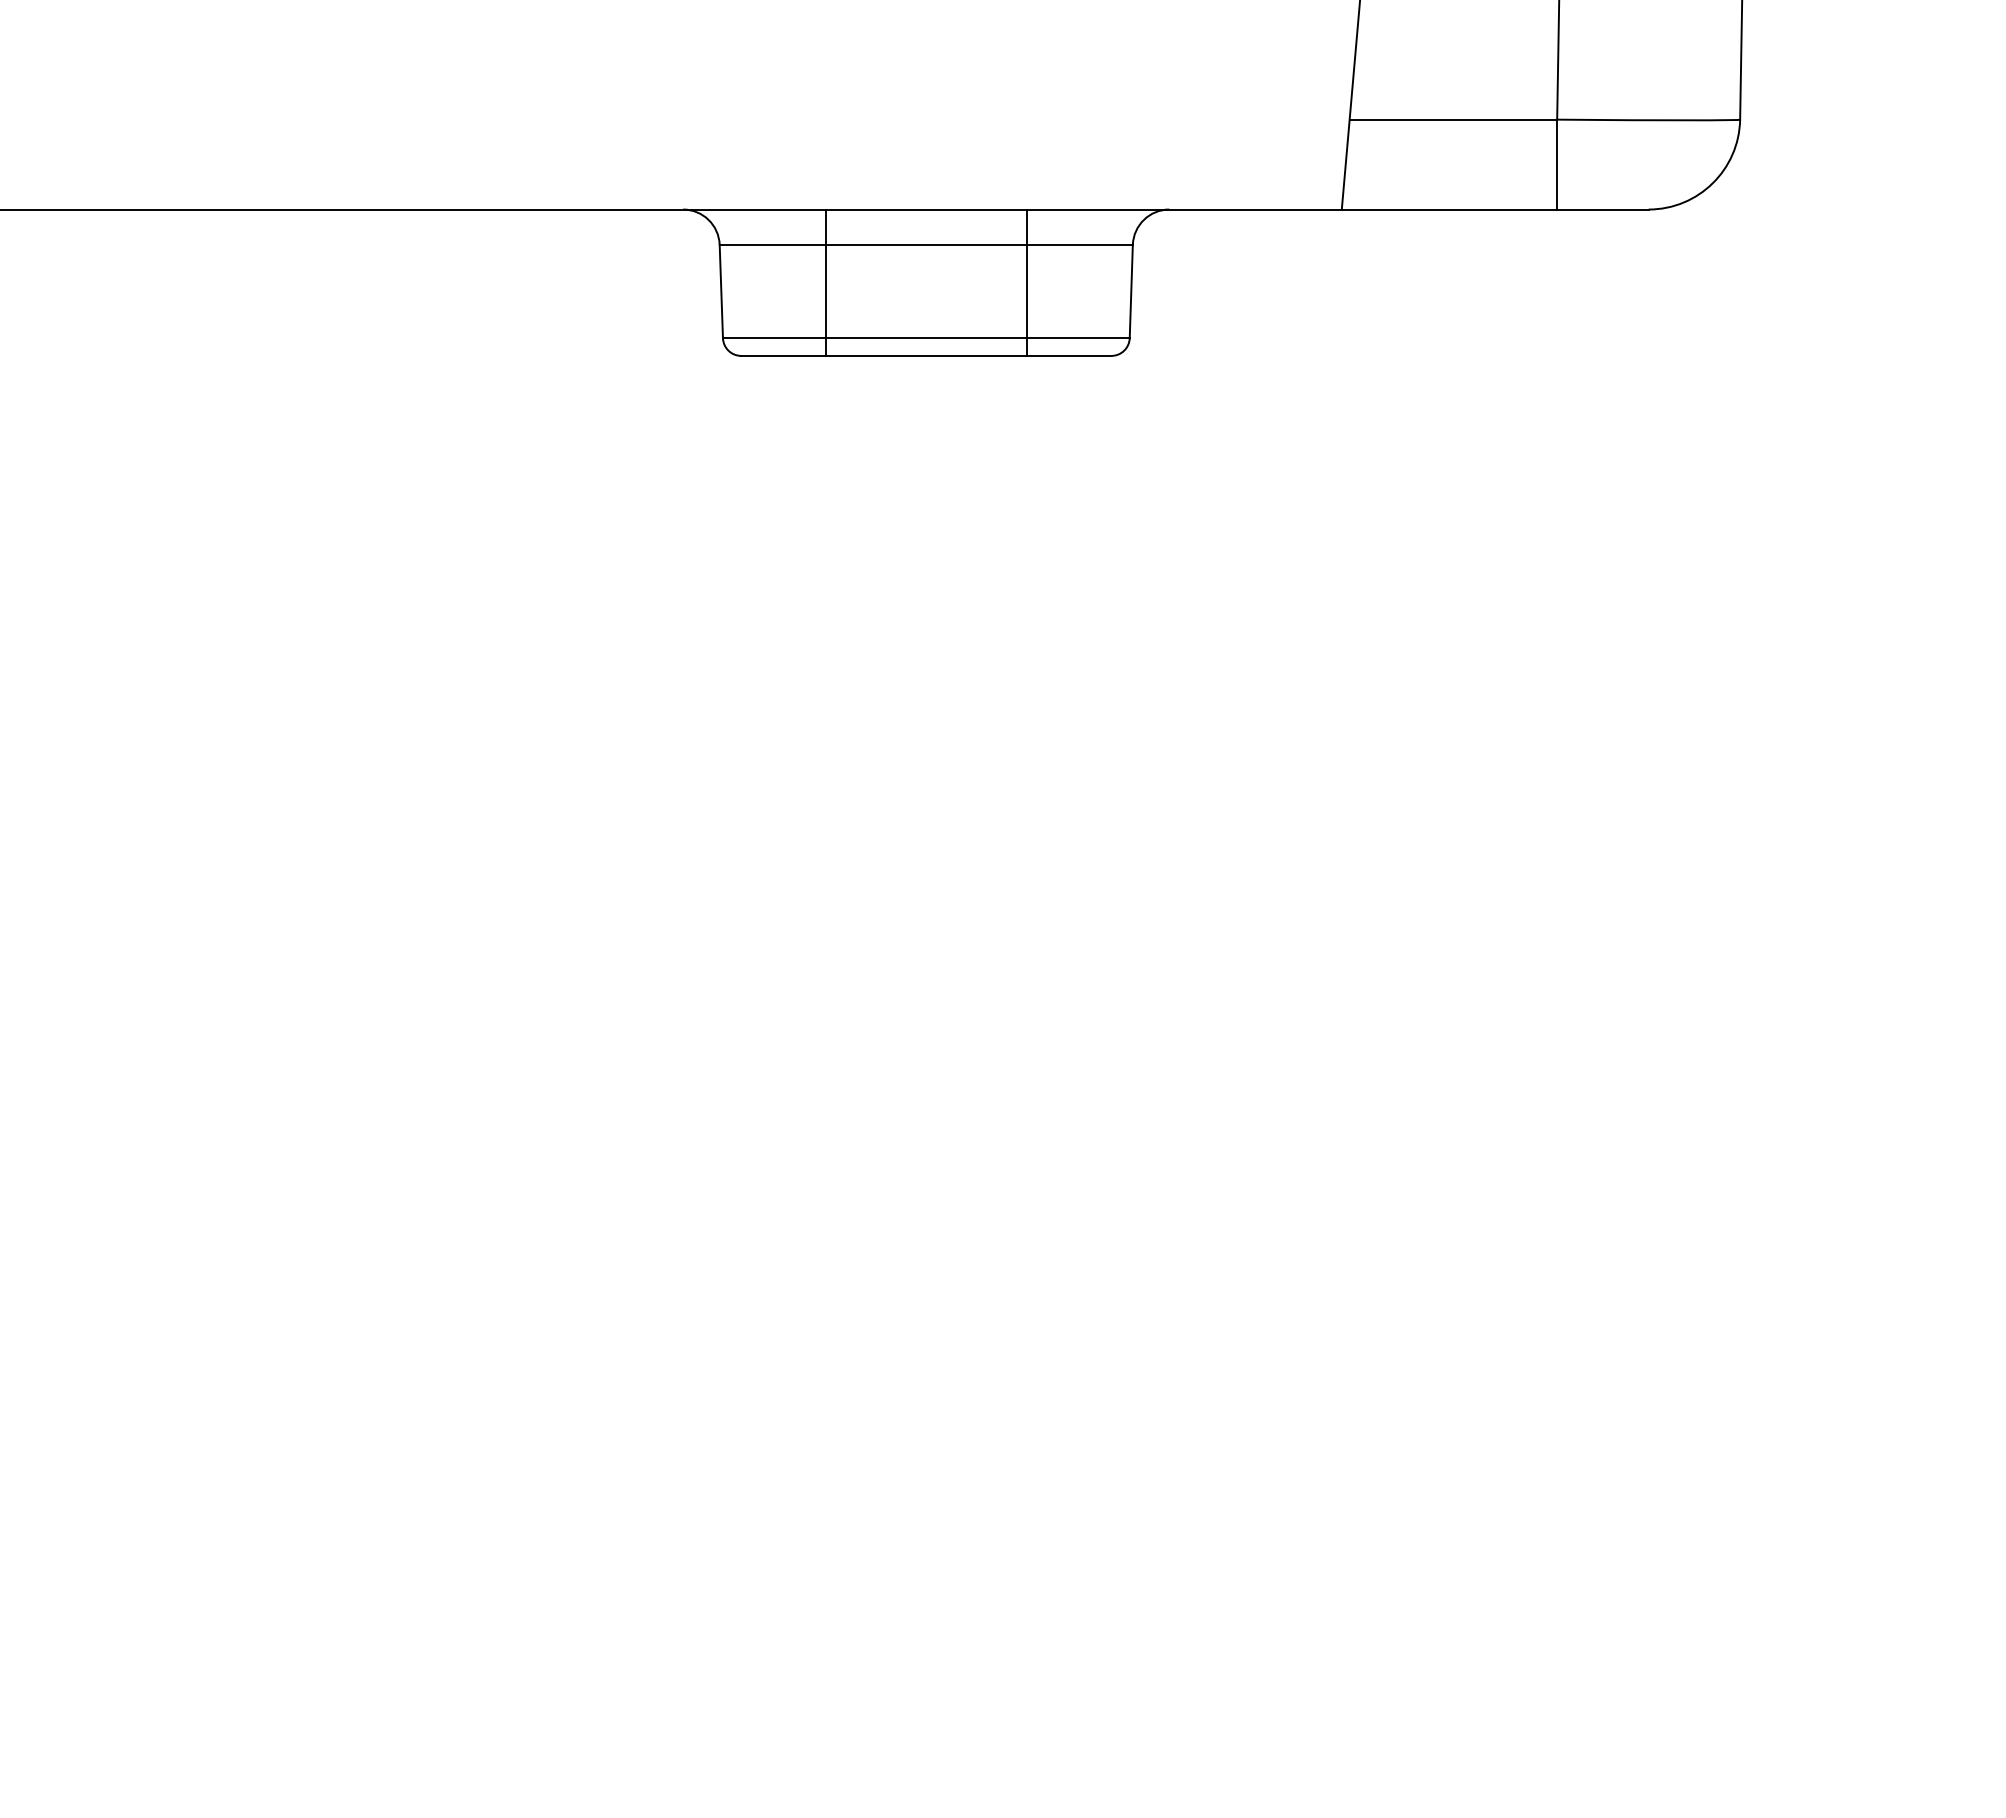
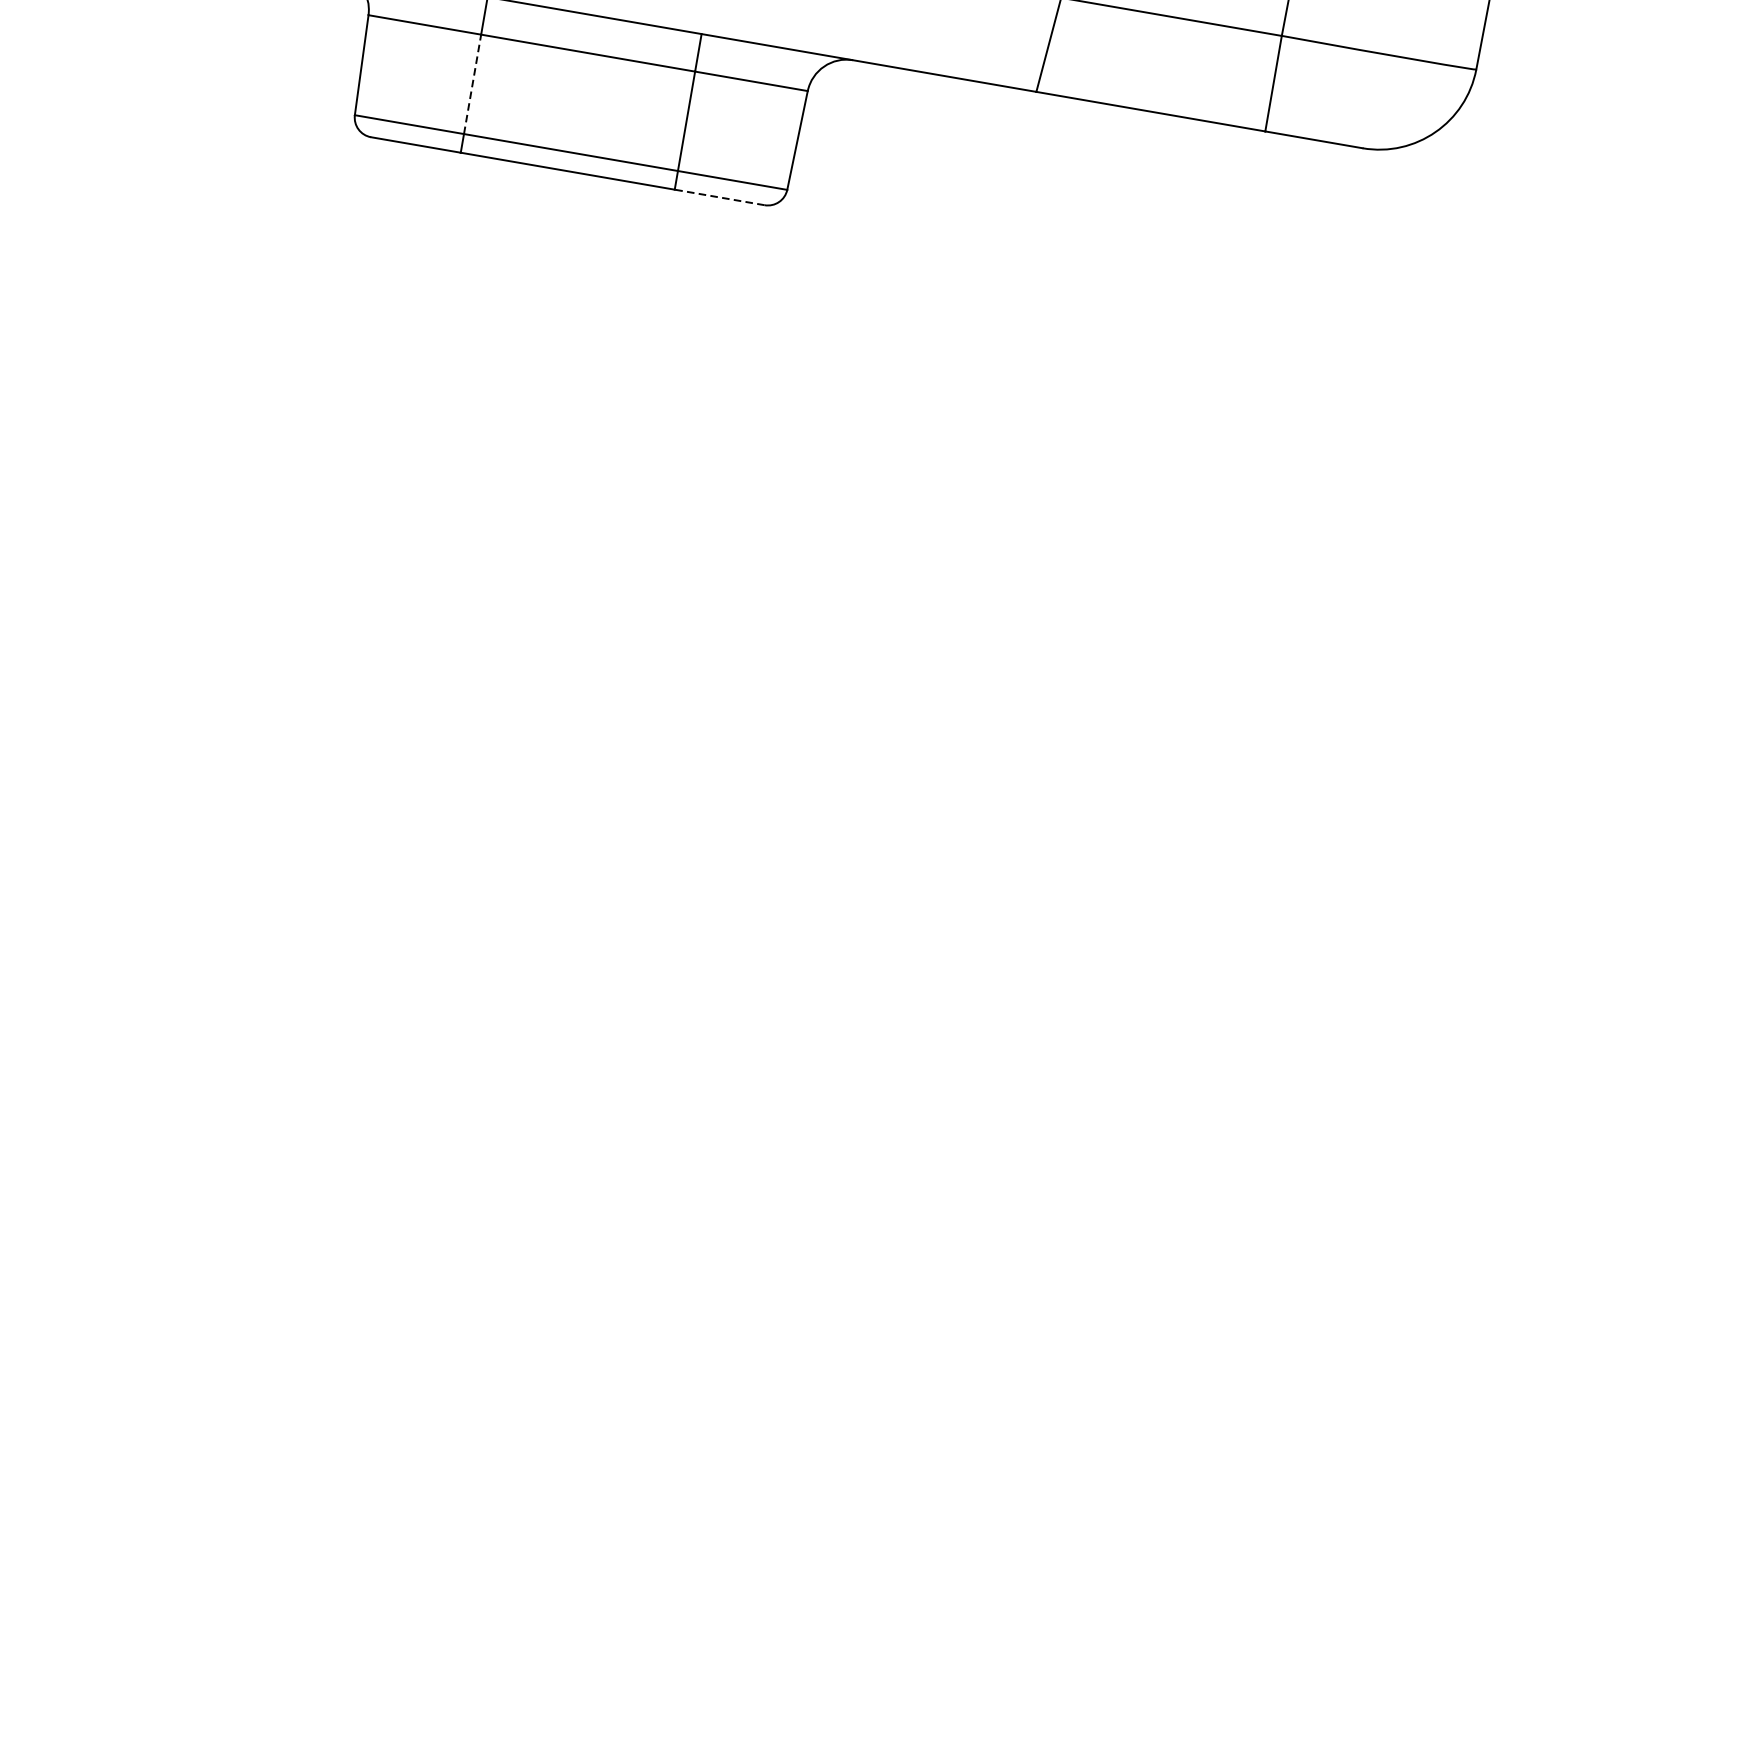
line: (825, 291) -> (472, 84), solid -> dashed
line: (1068, 355) -> (719, 196), solid -> dashed

